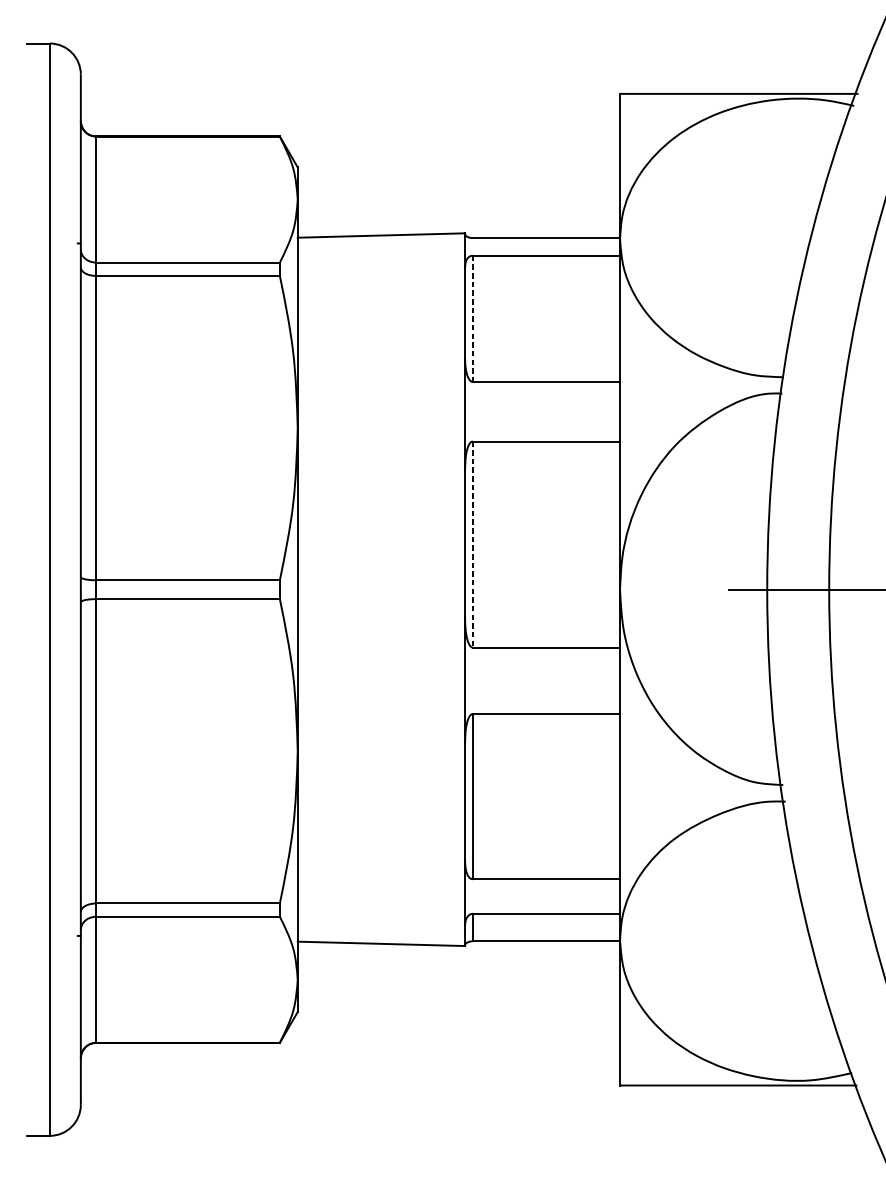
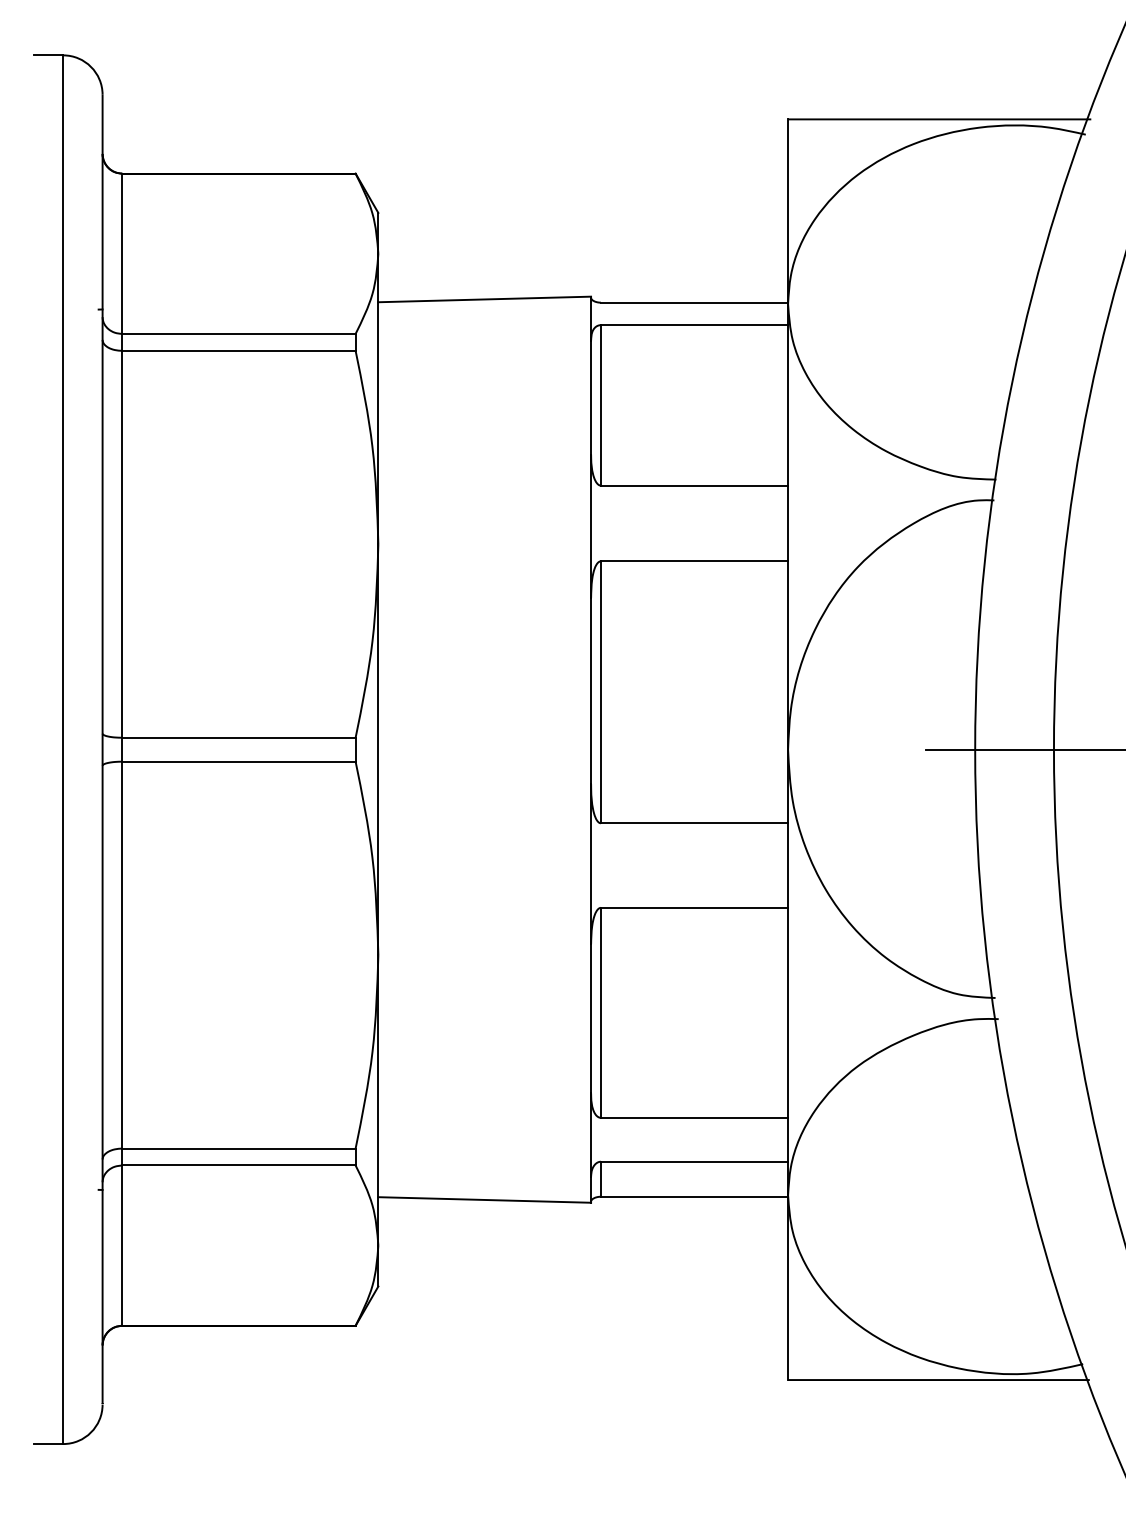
line: (472, 318) -> (600, 405), dashed -> solid
line: (472, 544) -> (600, 692), dashed -> solid

